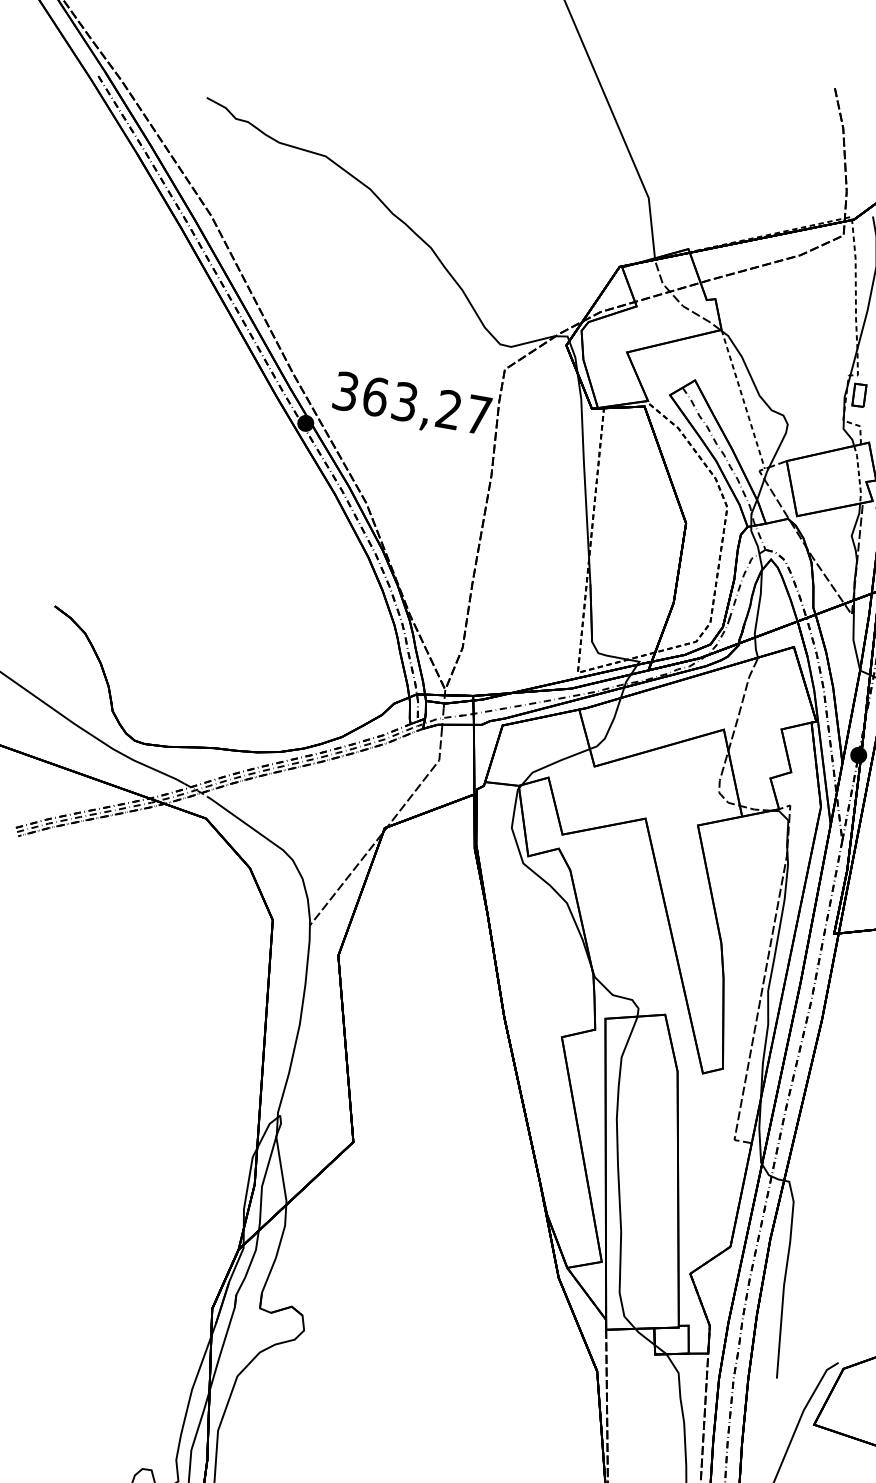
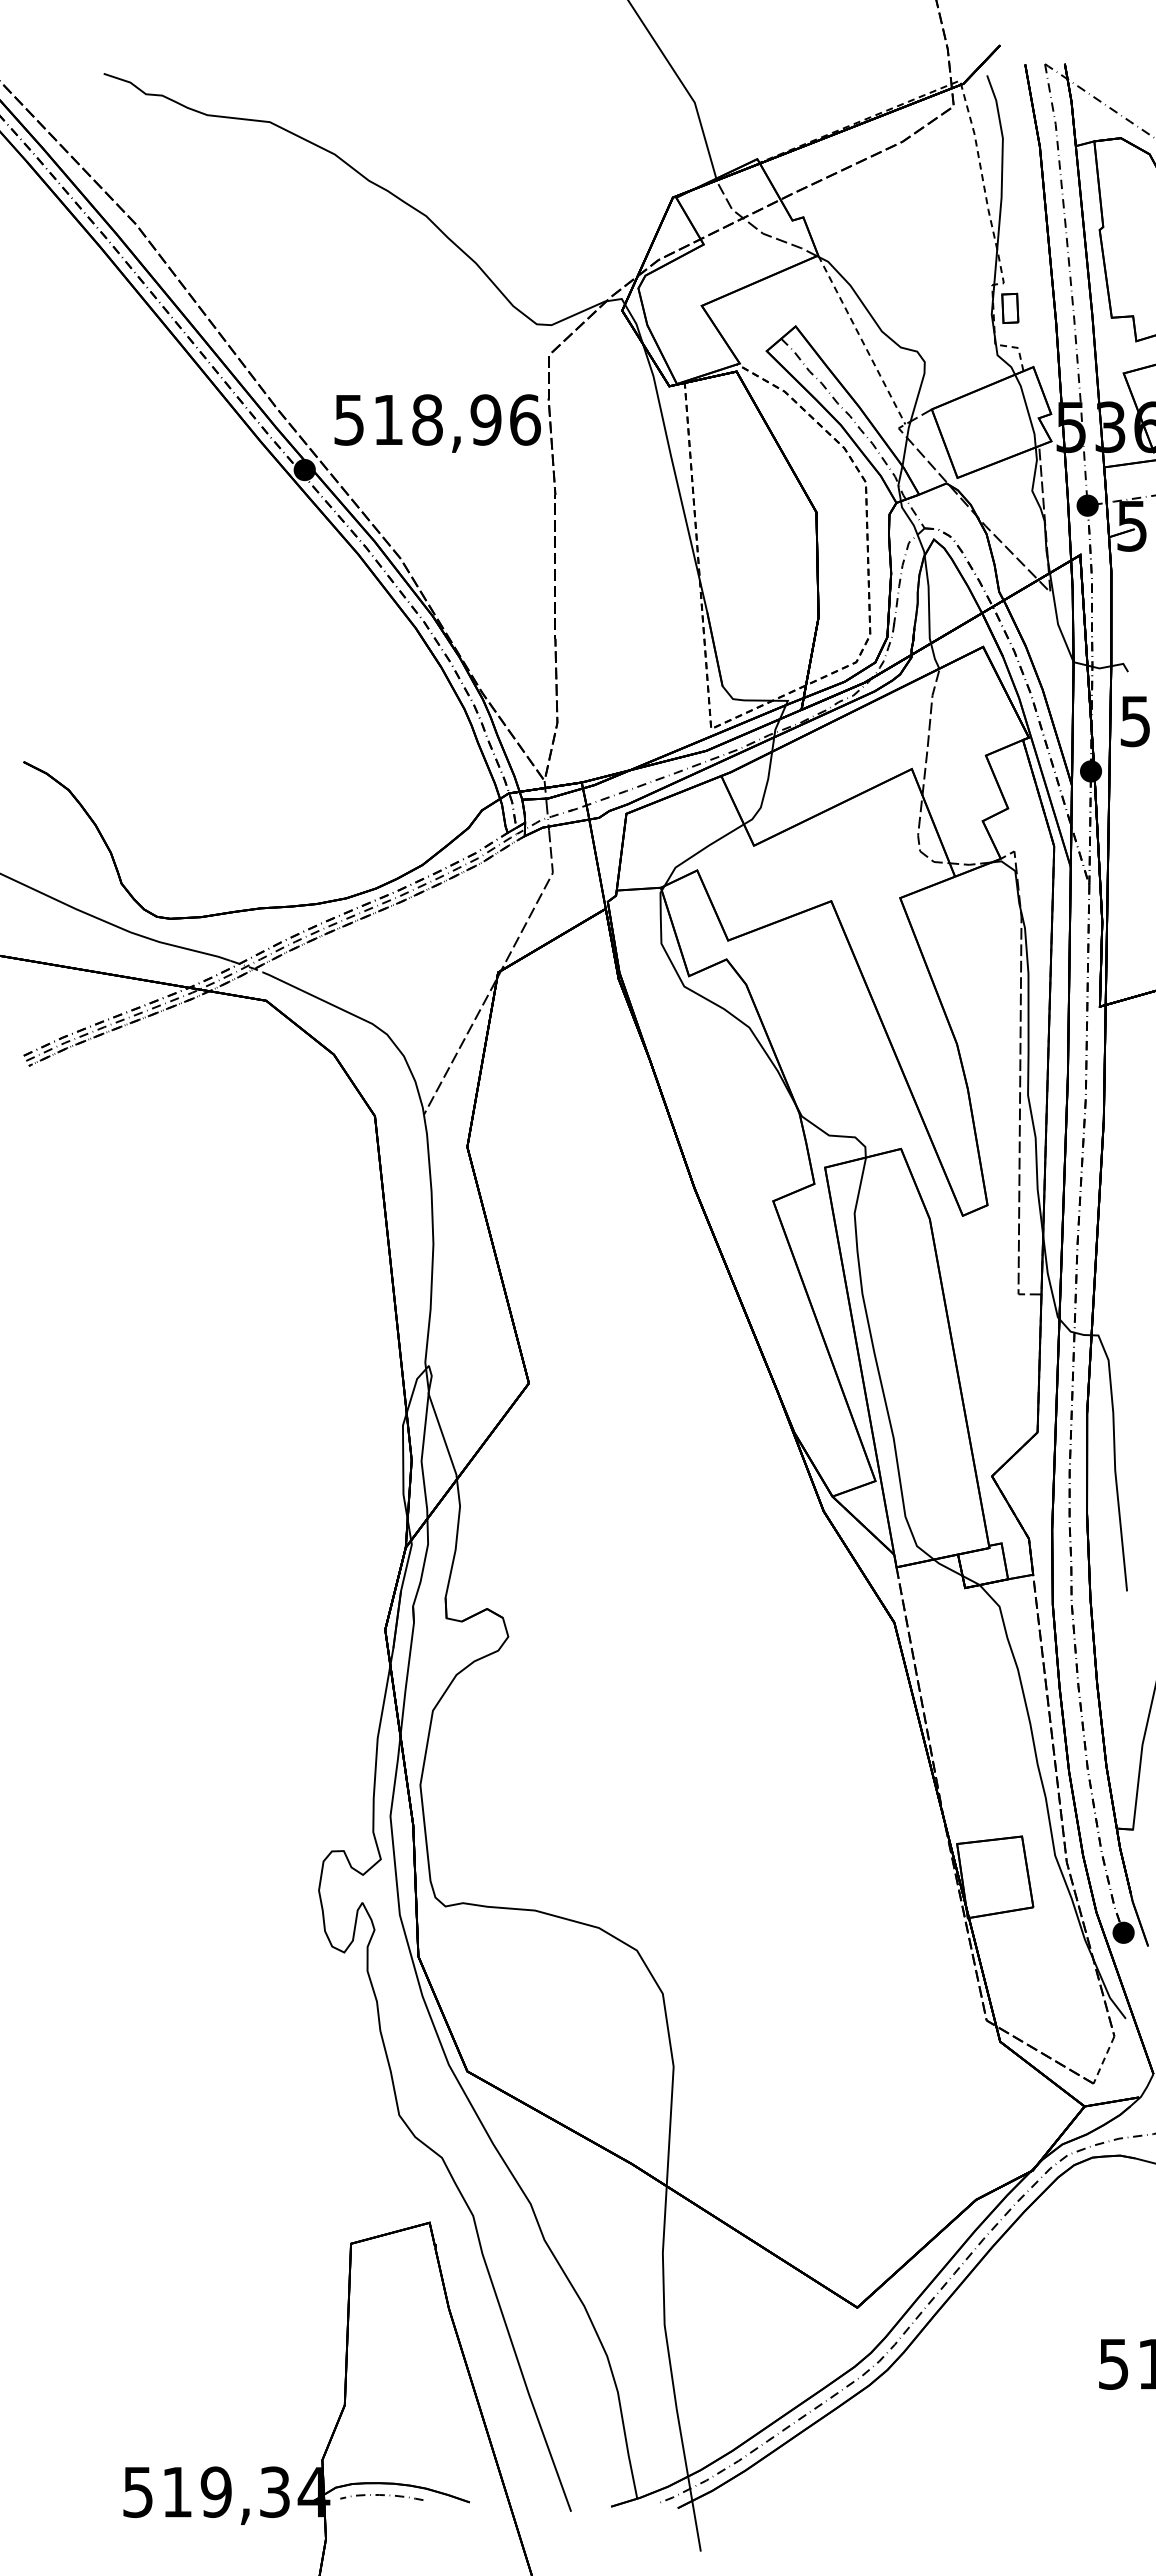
text: (412, 402) -> (437, 419), 363,27 -> 518,96
line: (858, 475) -> (1027, 411), dashed -> solid

